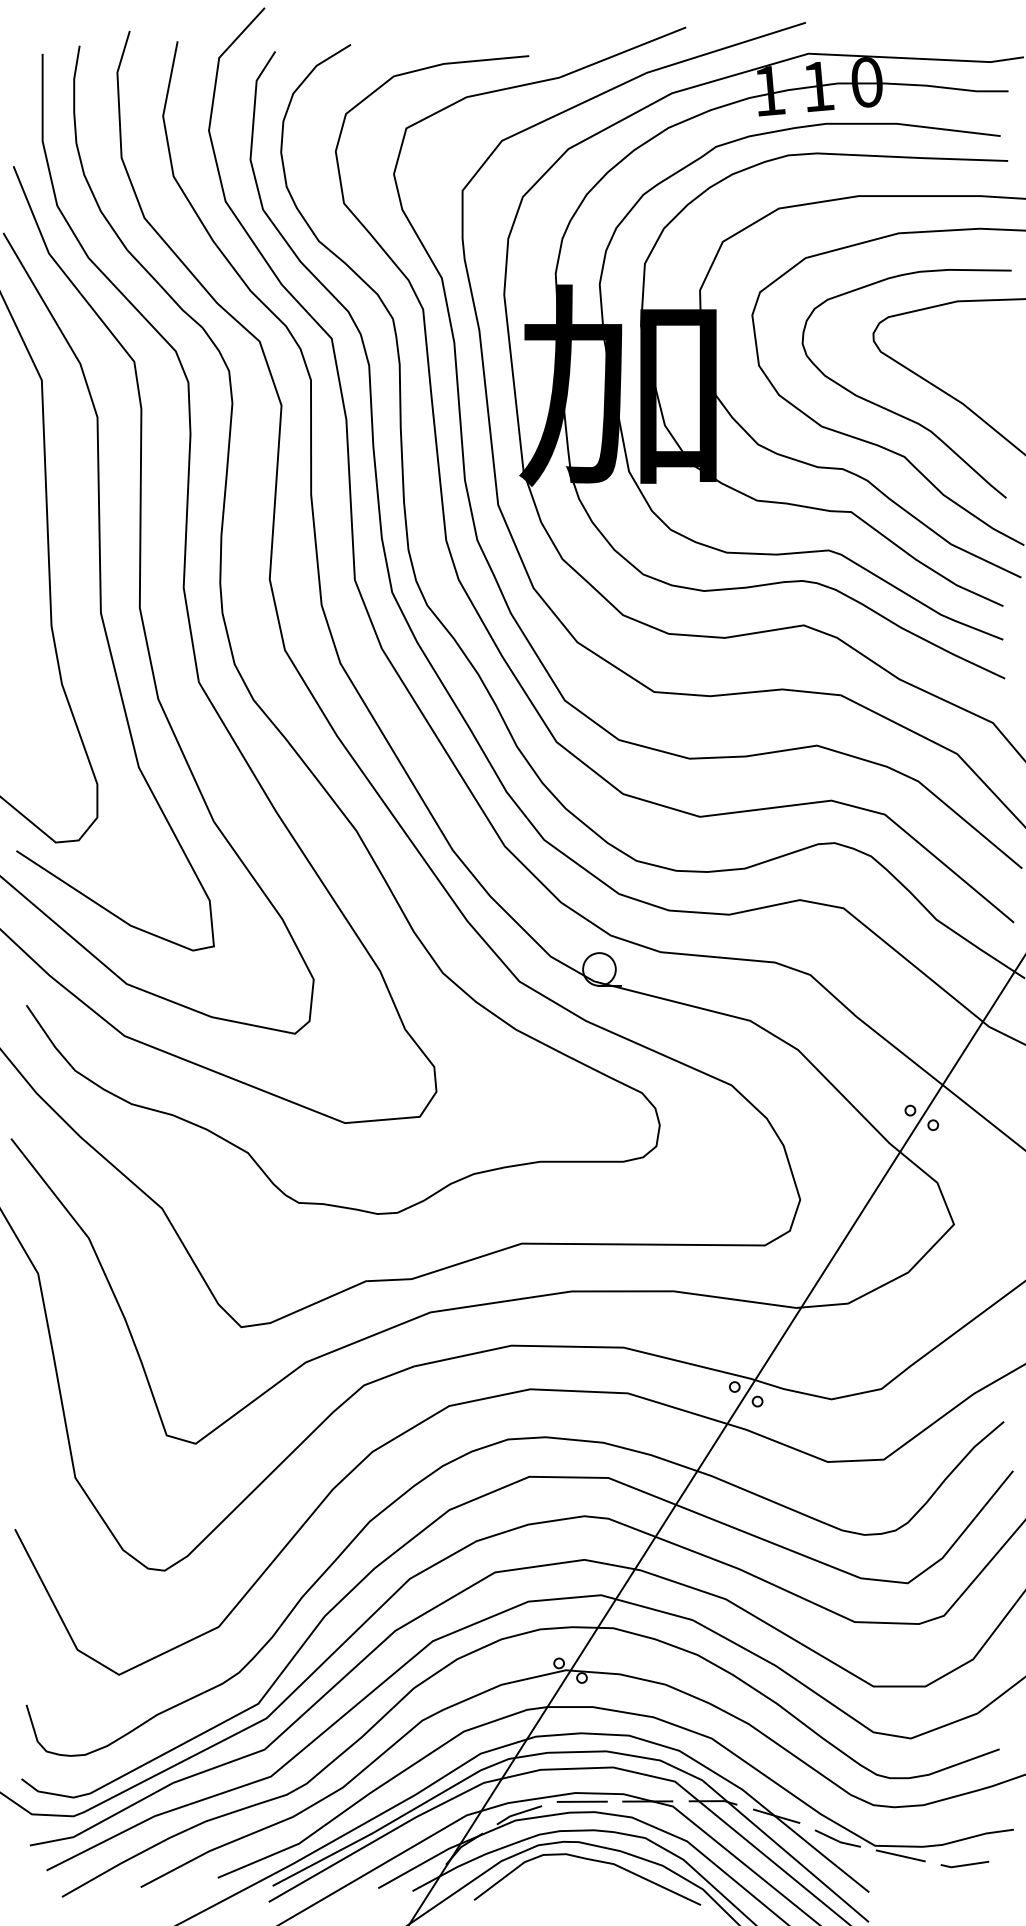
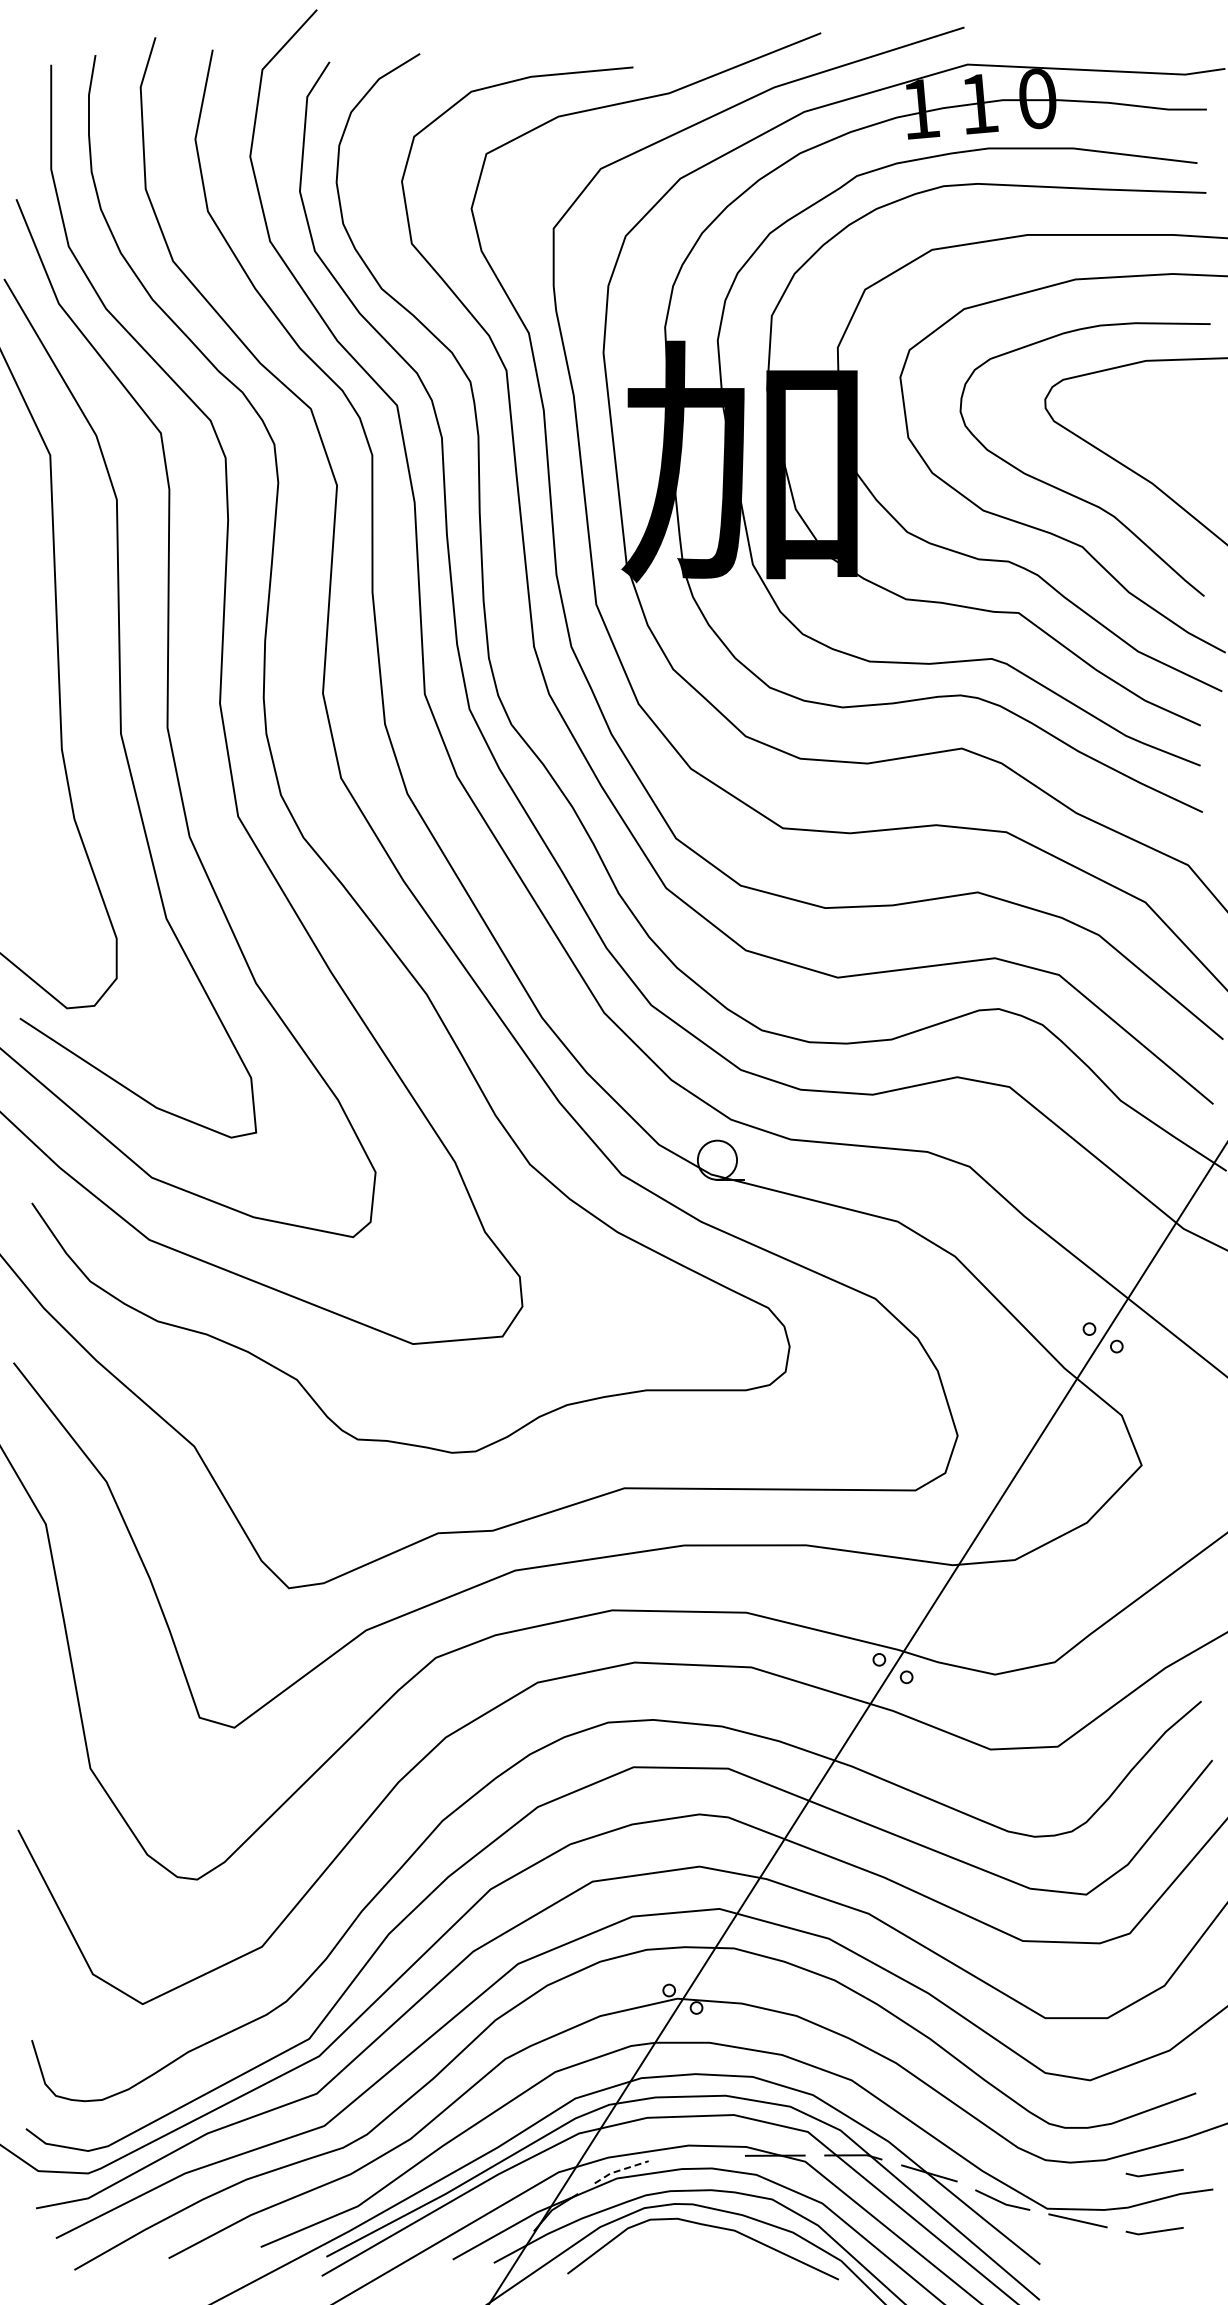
line: (581, 1801) -> (696, 2155), removed
line: (518, 1813) -> (620, 2170), solid -> dashed
line: (964, 1816) -> (1154, 2173), added

